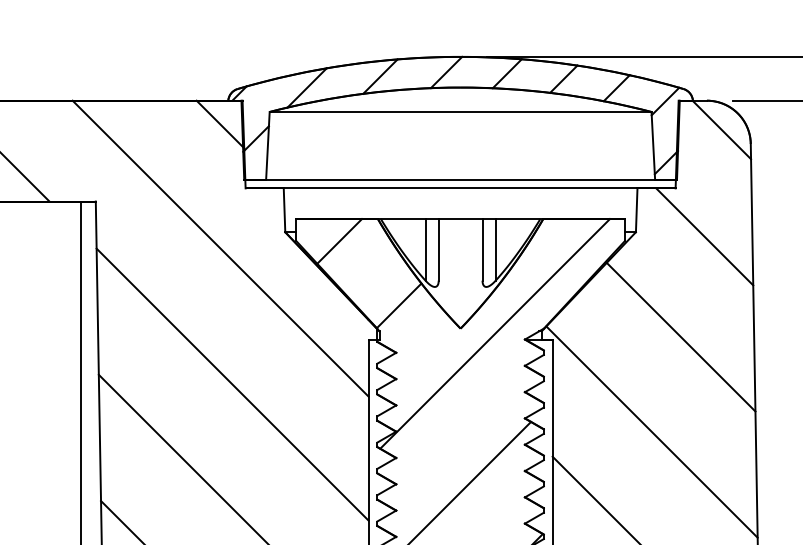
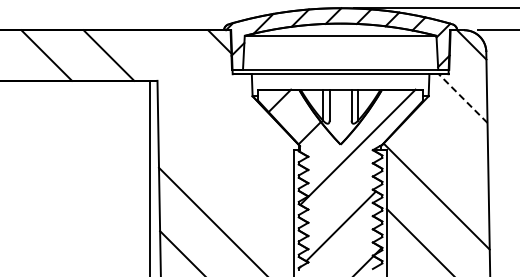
line: (703, 236) -> (462, 98), solid -> dashed
line: (219, 248) -> (219, 104), removed
line: (681, 336) -> (451, 148), removed
line: (231, 384) -> (225, 172), removed

